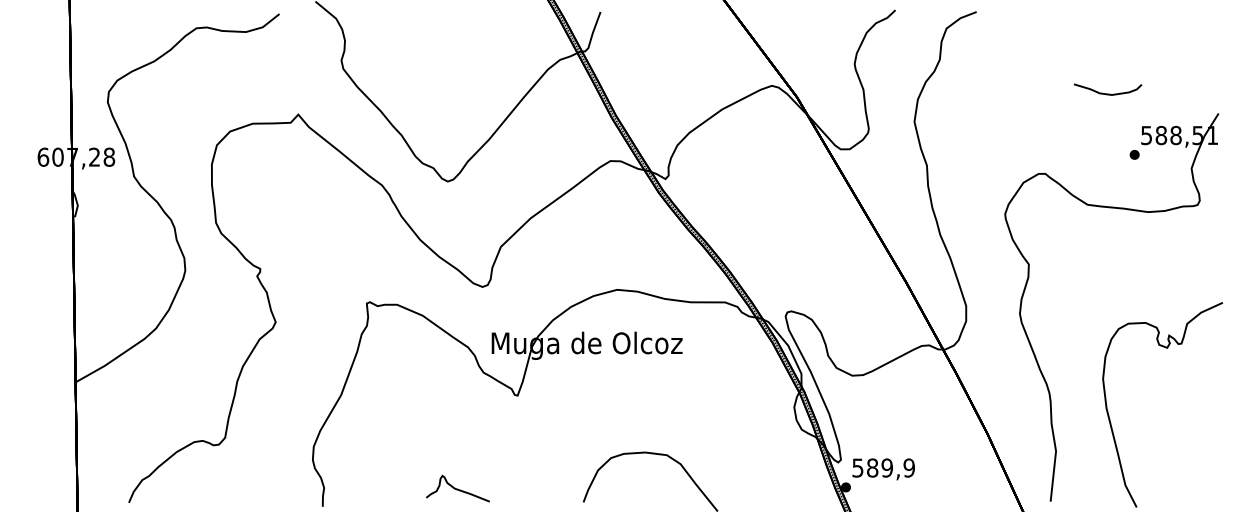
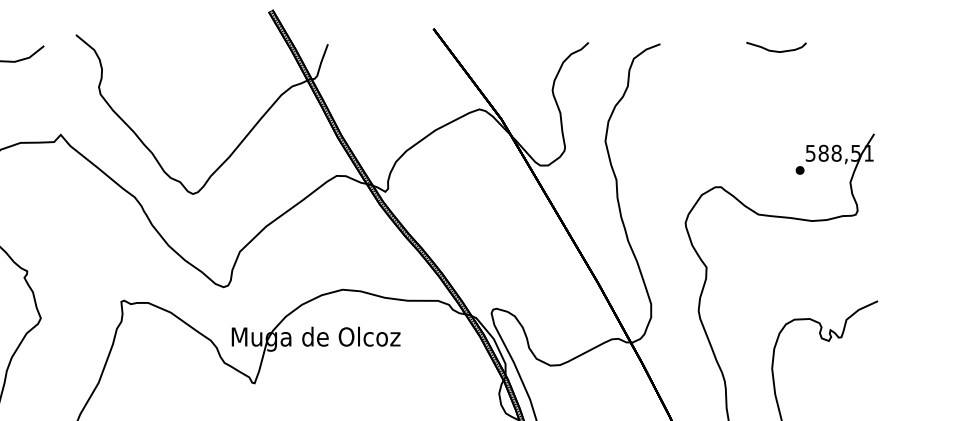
curve: (1107, 93) -> (776, 50), moved

